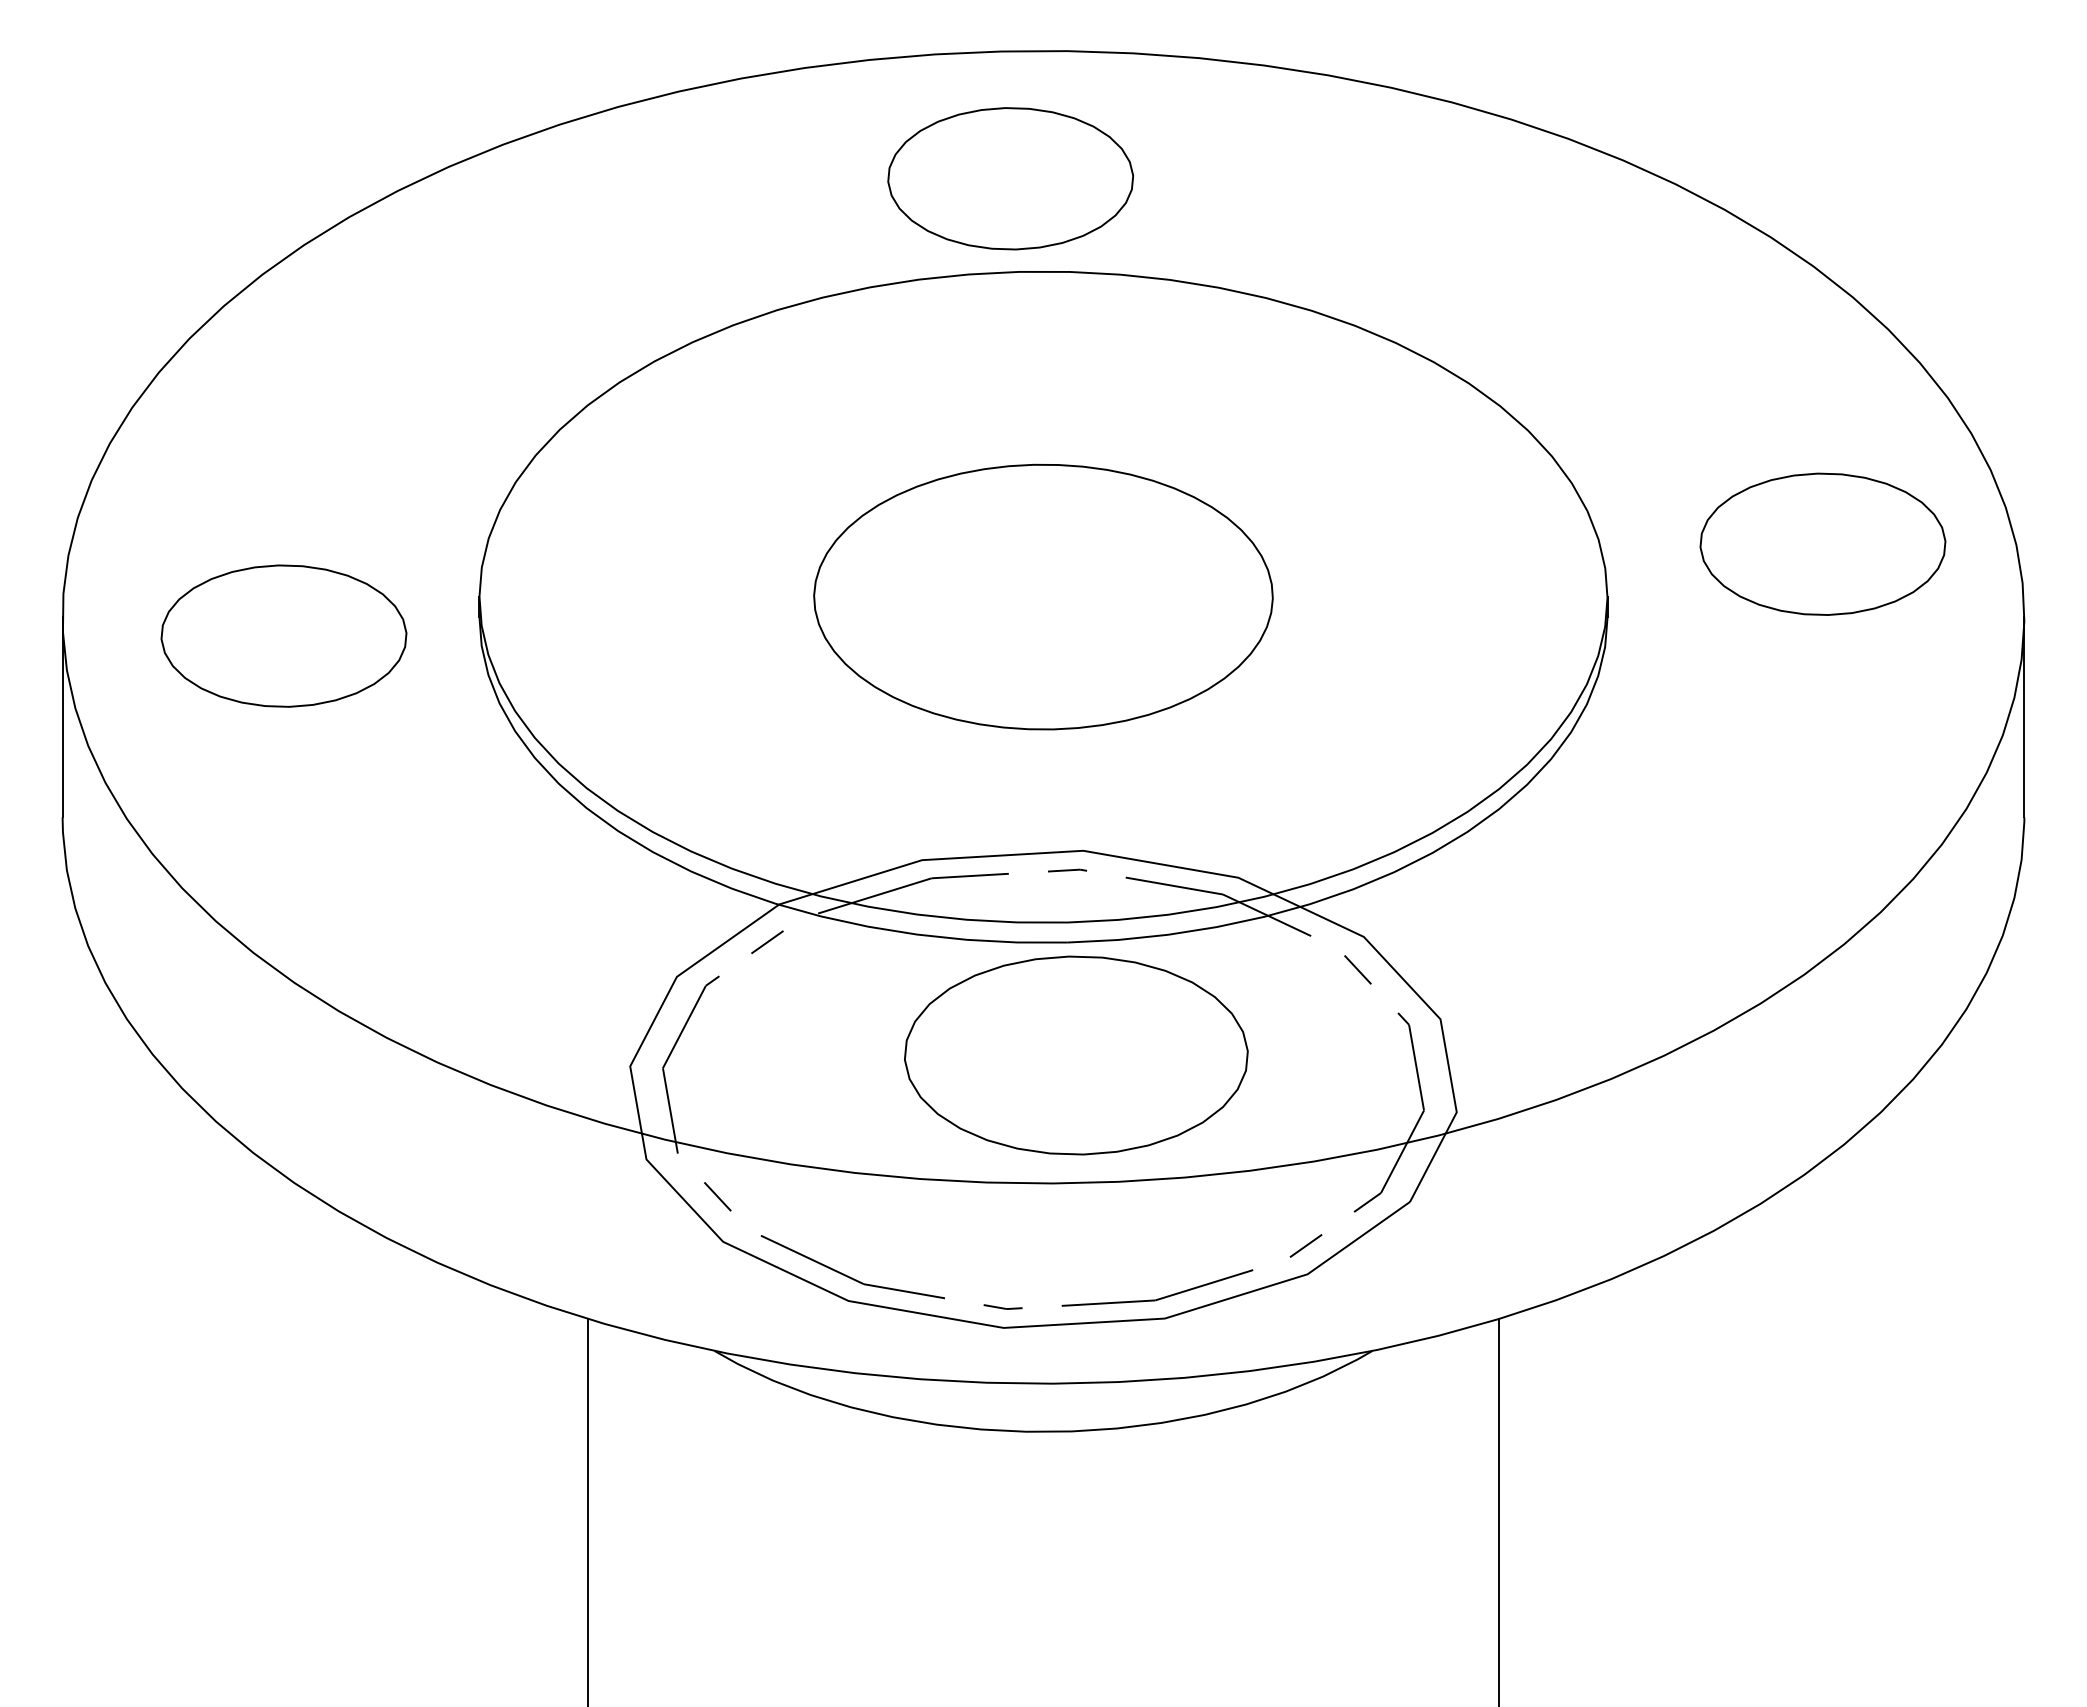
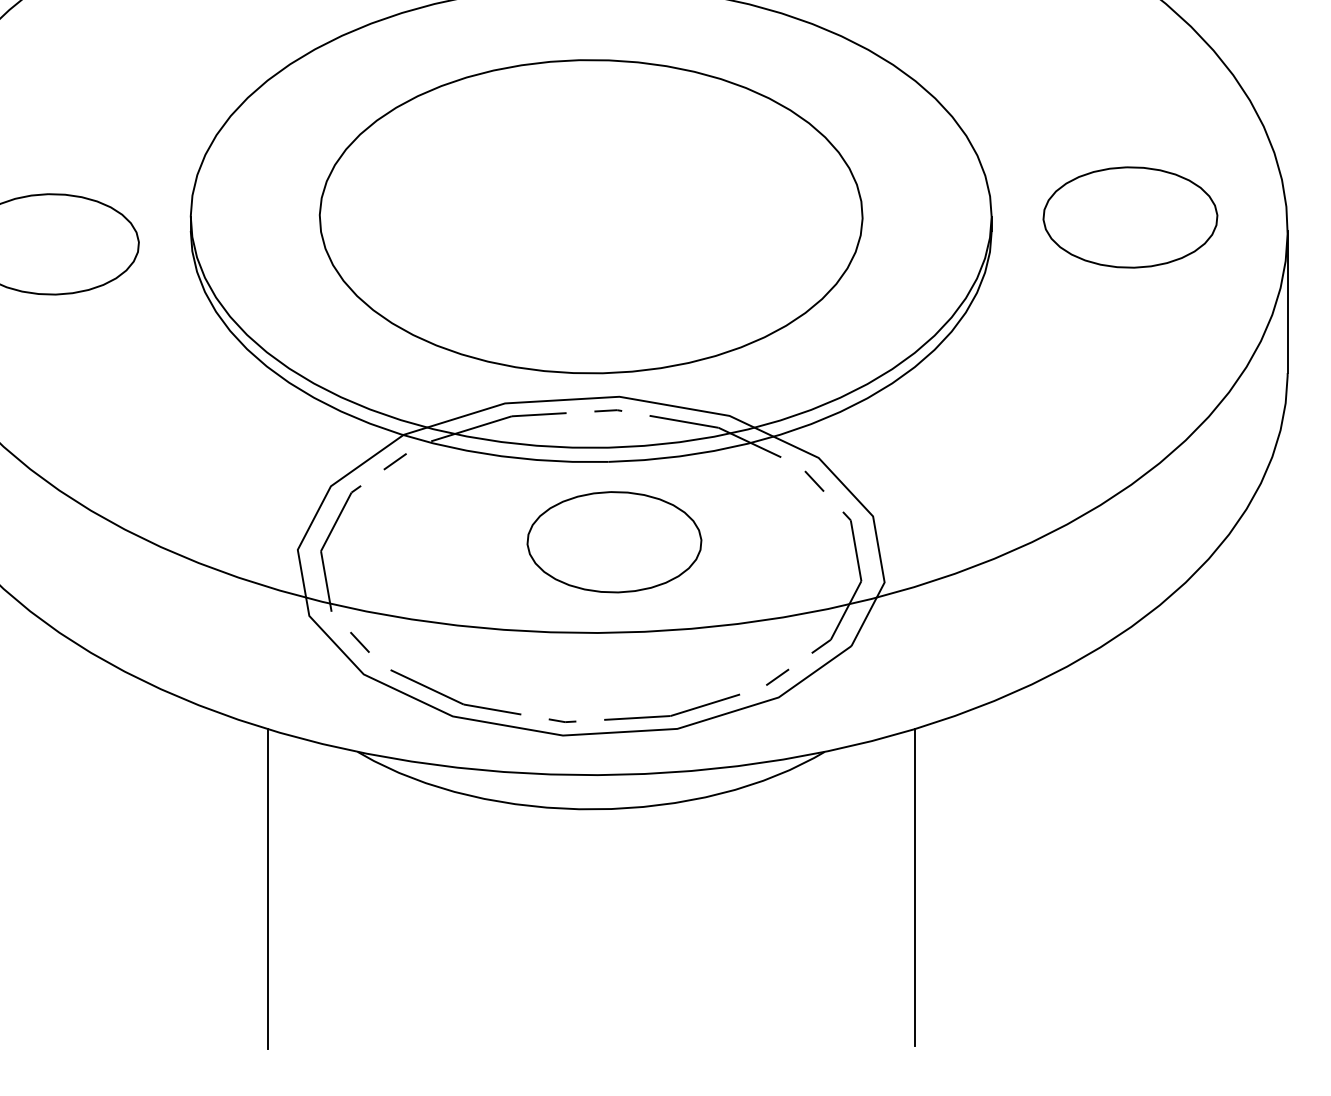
part: (1822, 543) -> (1130, 216), moved
part: (1043, 596) -> (591, 216), size x1.67
part: (1075, 1055) -> (613, 542), size x0.71

